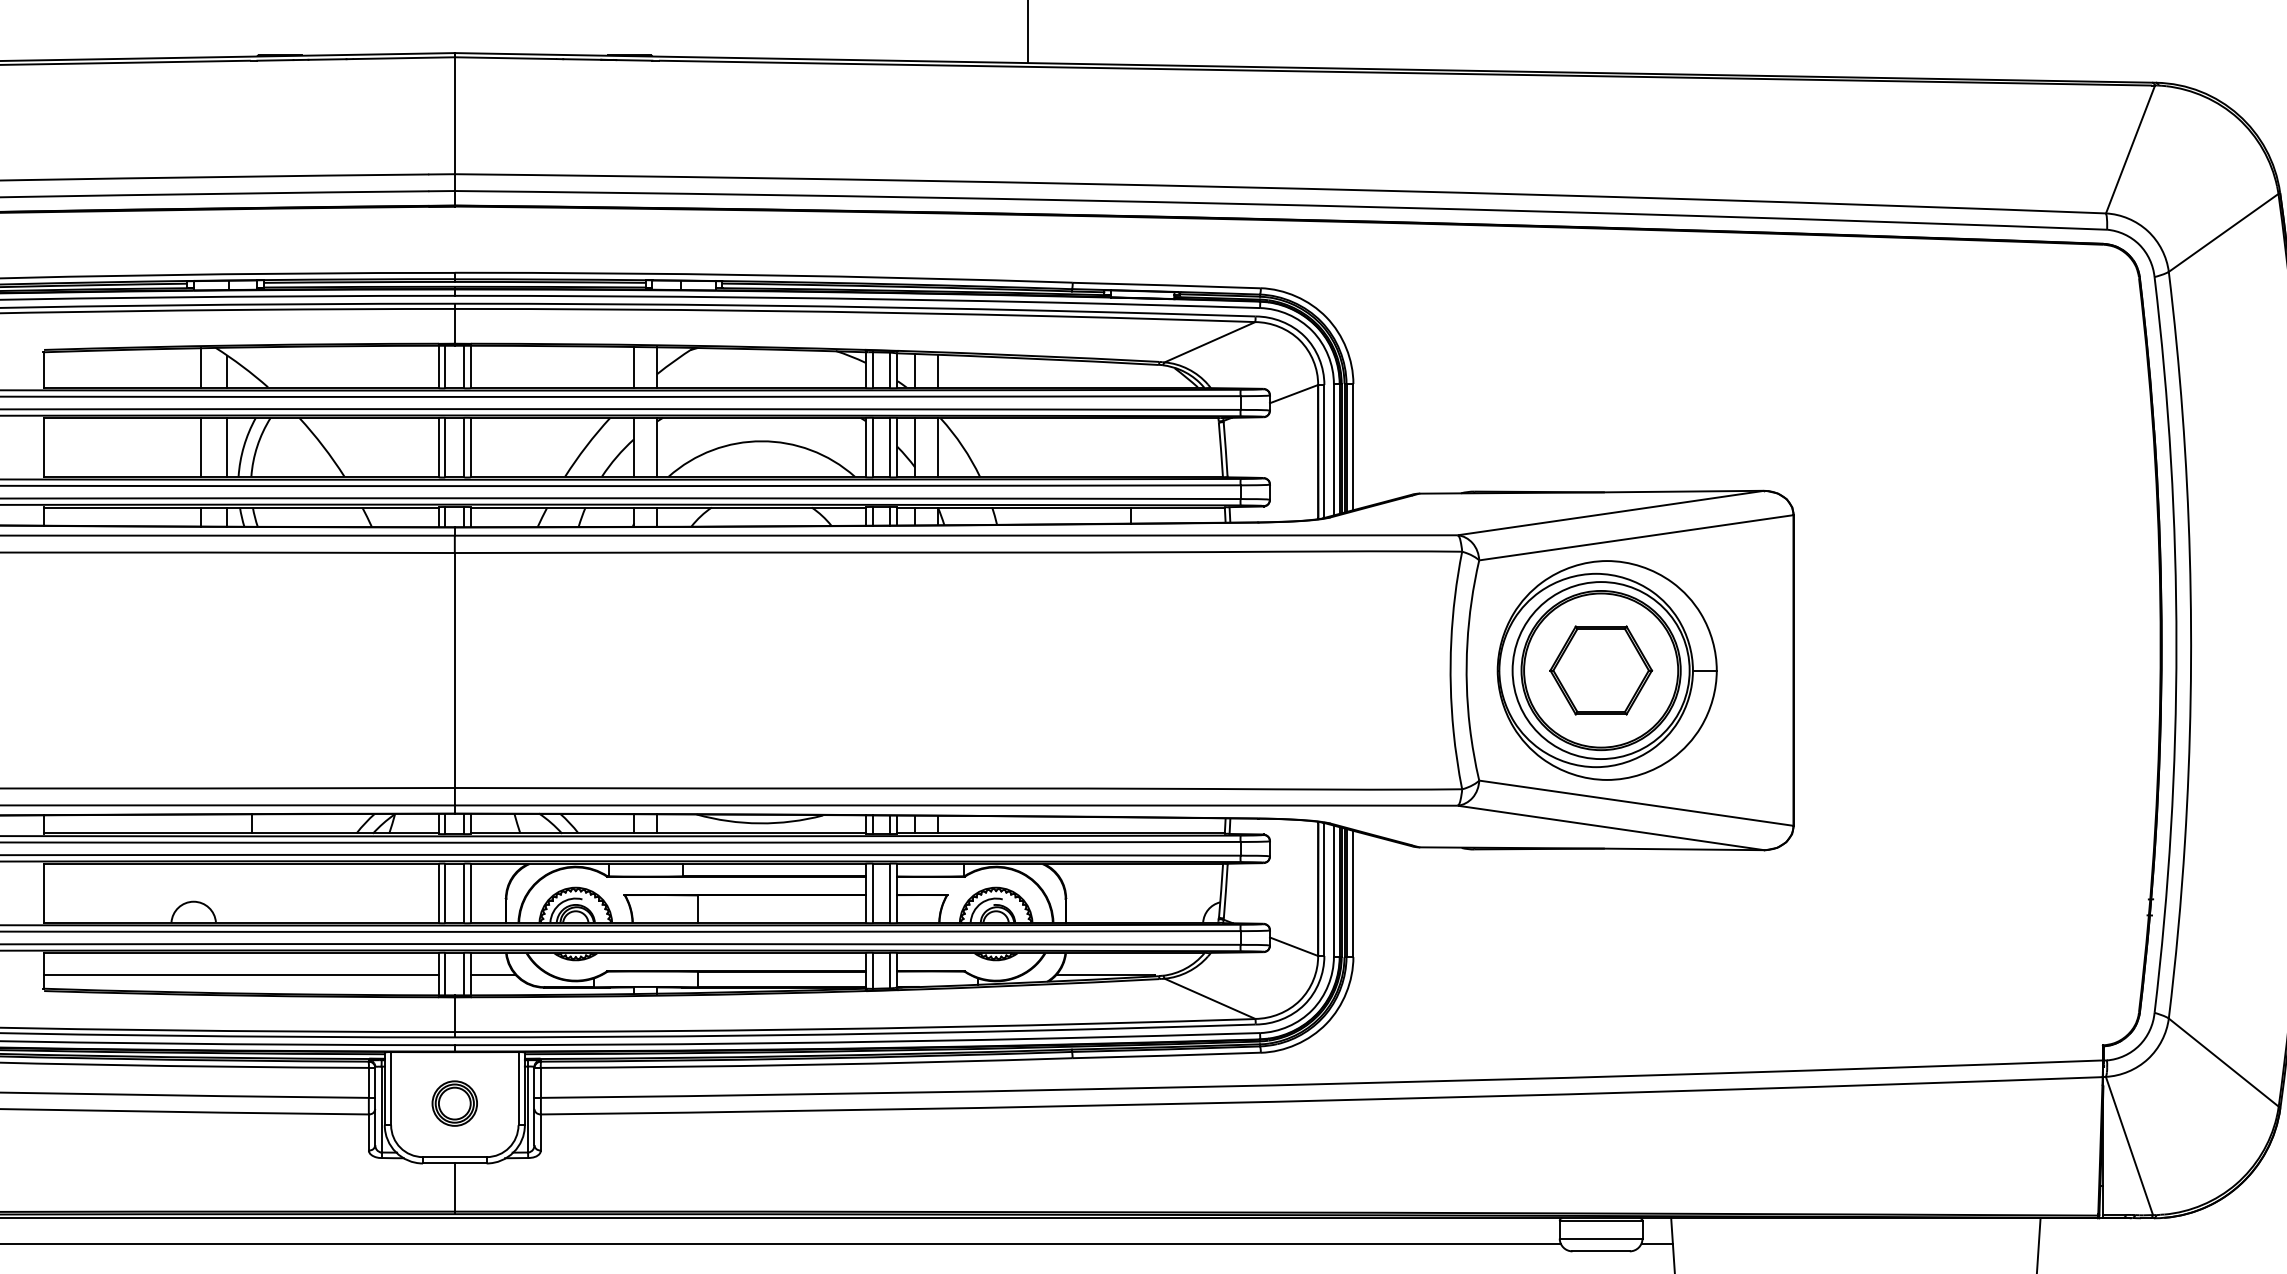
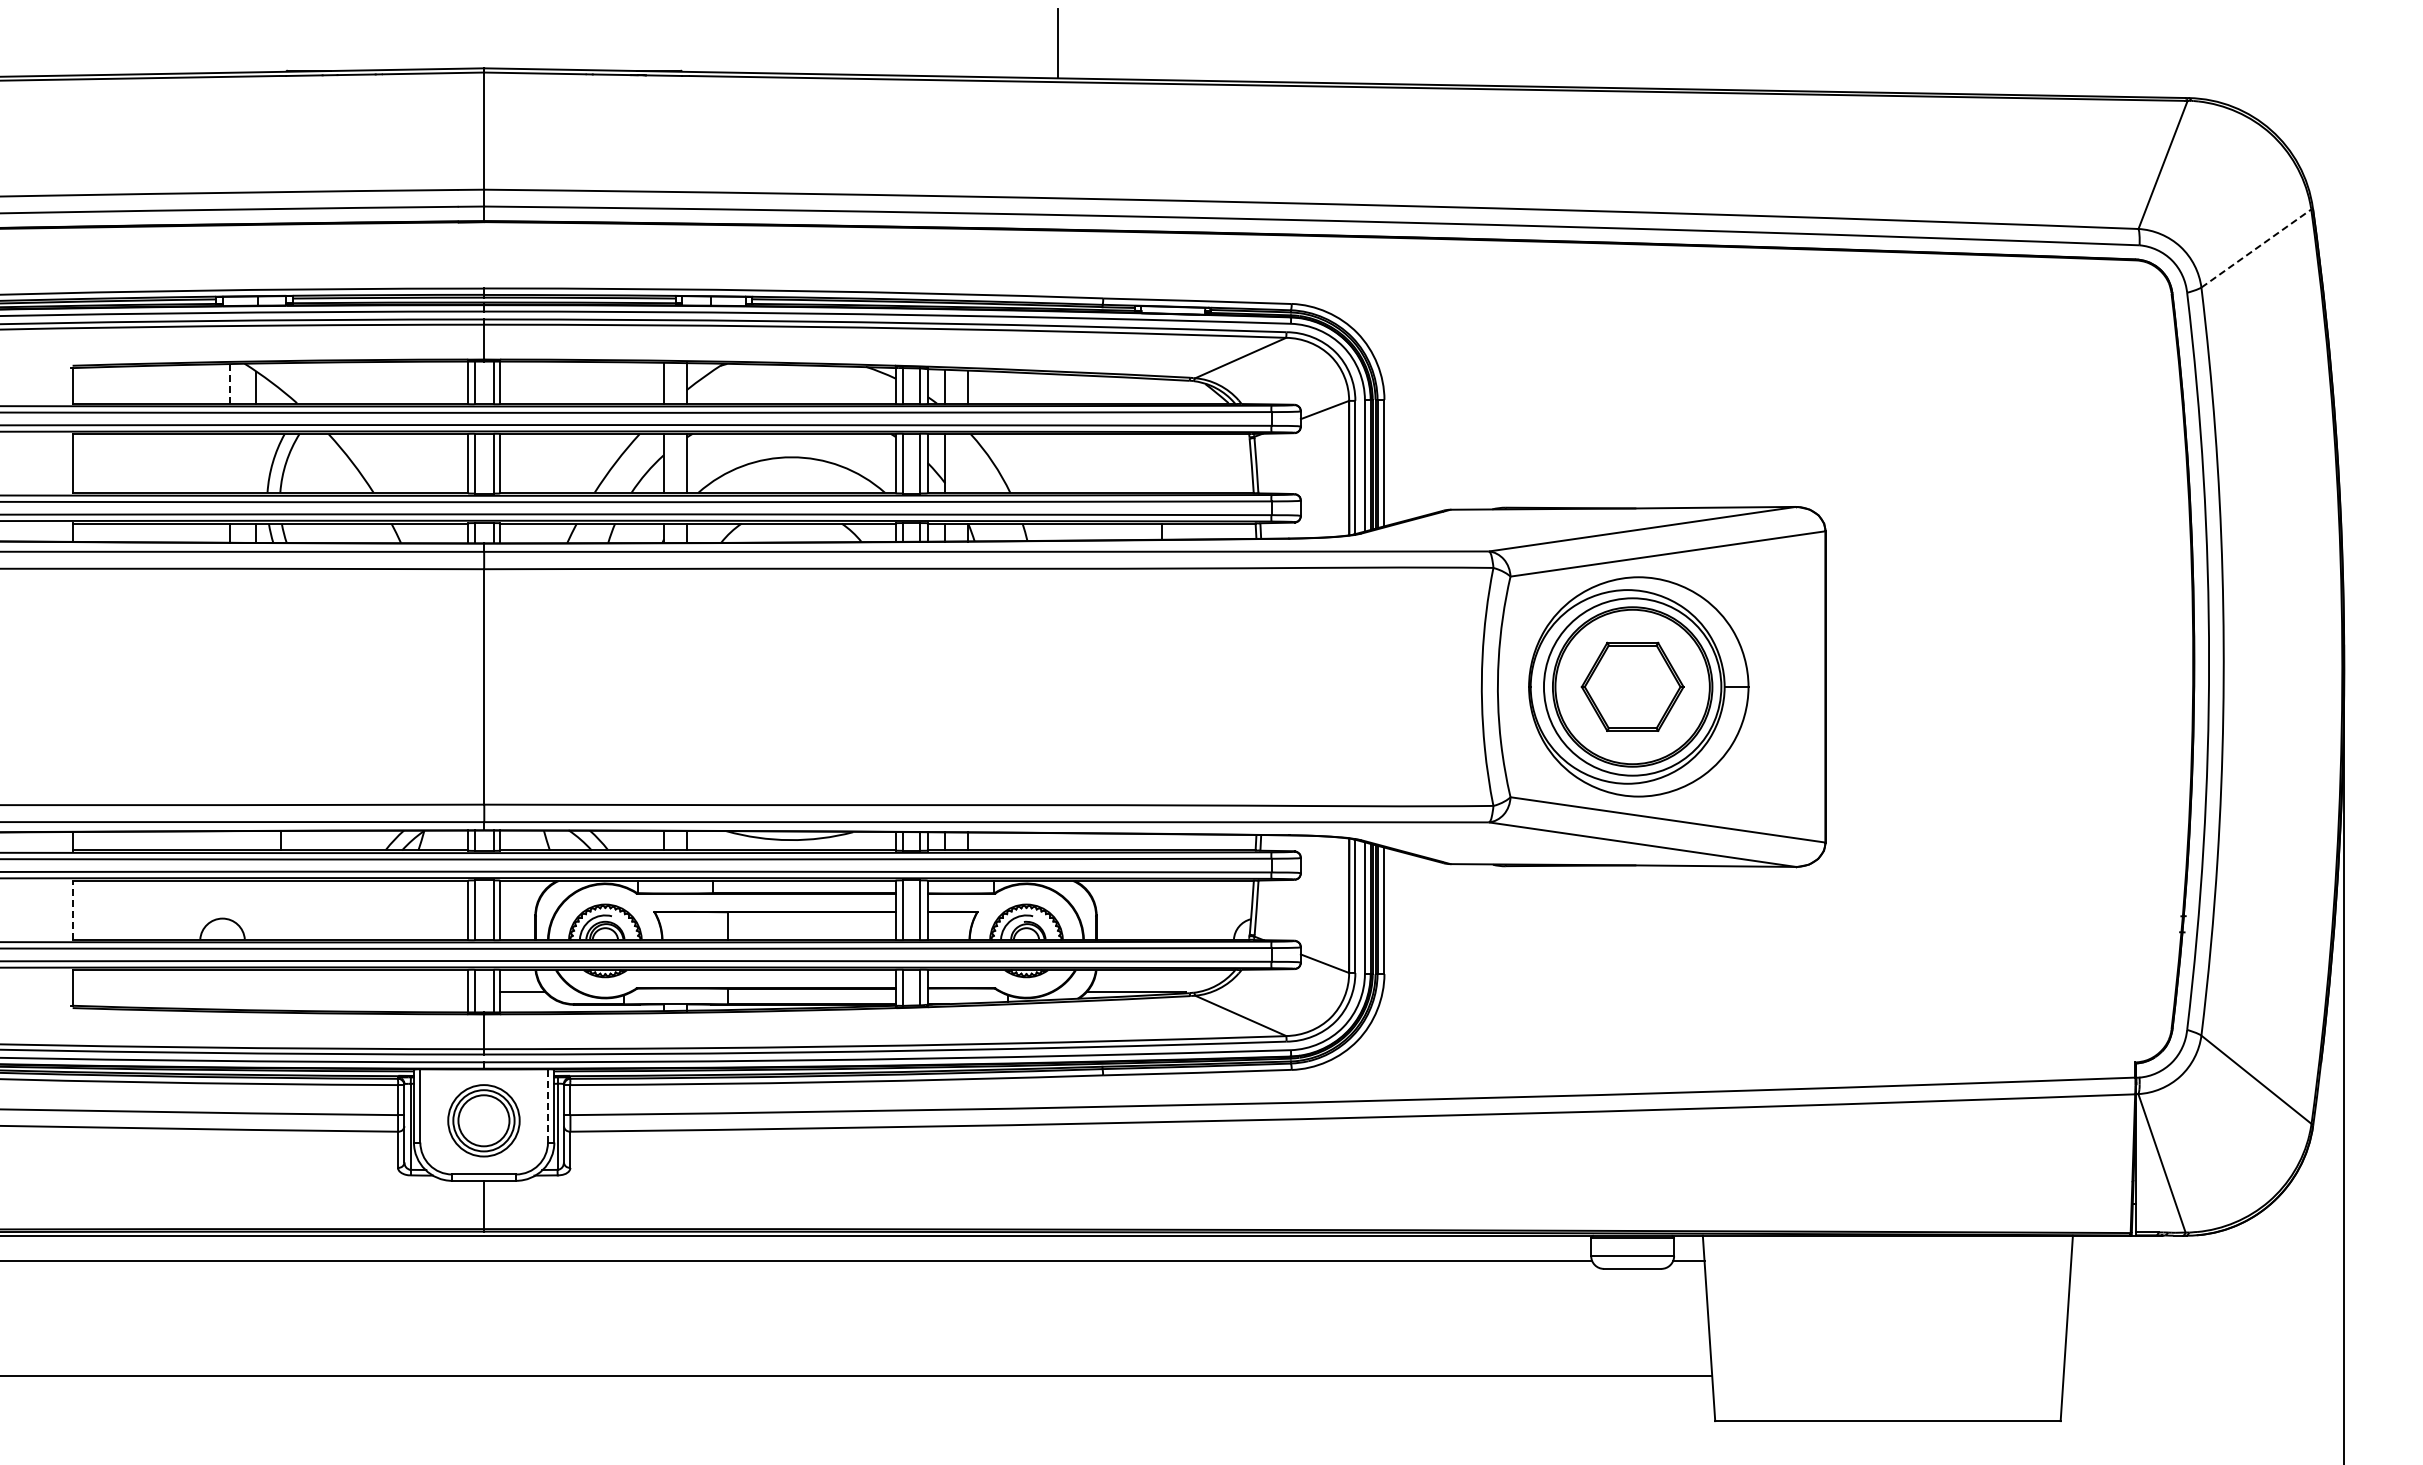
line: (2223, 232) -> (2256, 248), solid -> dashed
line: (201, 367) -> (230, 383), solid -> dashed
line: (201, 447) -> (230, 463), removed
line: (226, 447) -> (255, 463), removed
line: (937, 447) -> (967, 463), removed
line: (43, 893) -> (72, 910), solid -> dashed
line: (241, 974) -> (270, 991), removed
line: (518, 1088) -> (547, 1105), solid -> dashed
part: (455, 1103) -> (484, 1120), size x1.6

